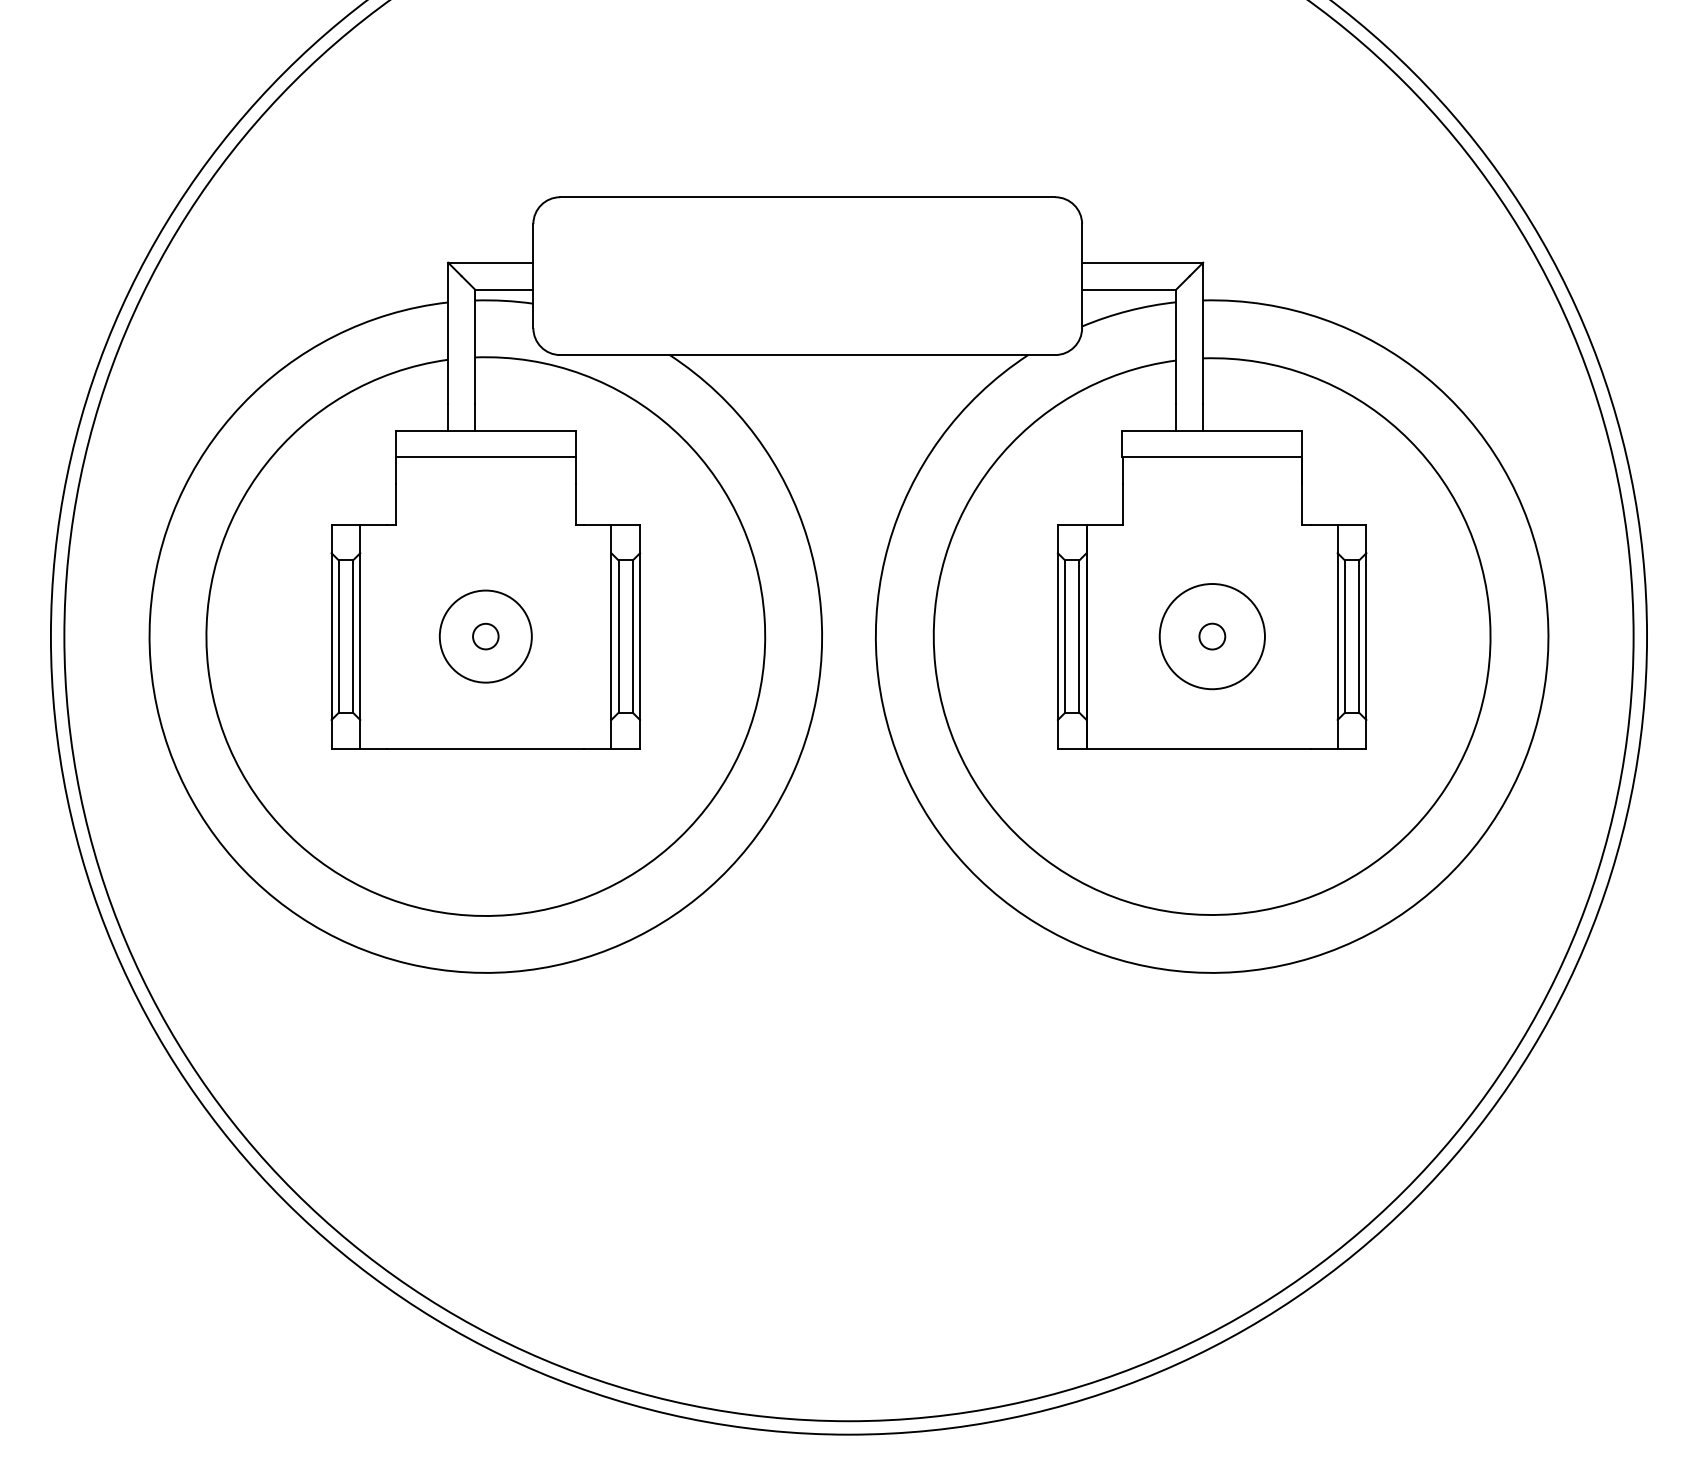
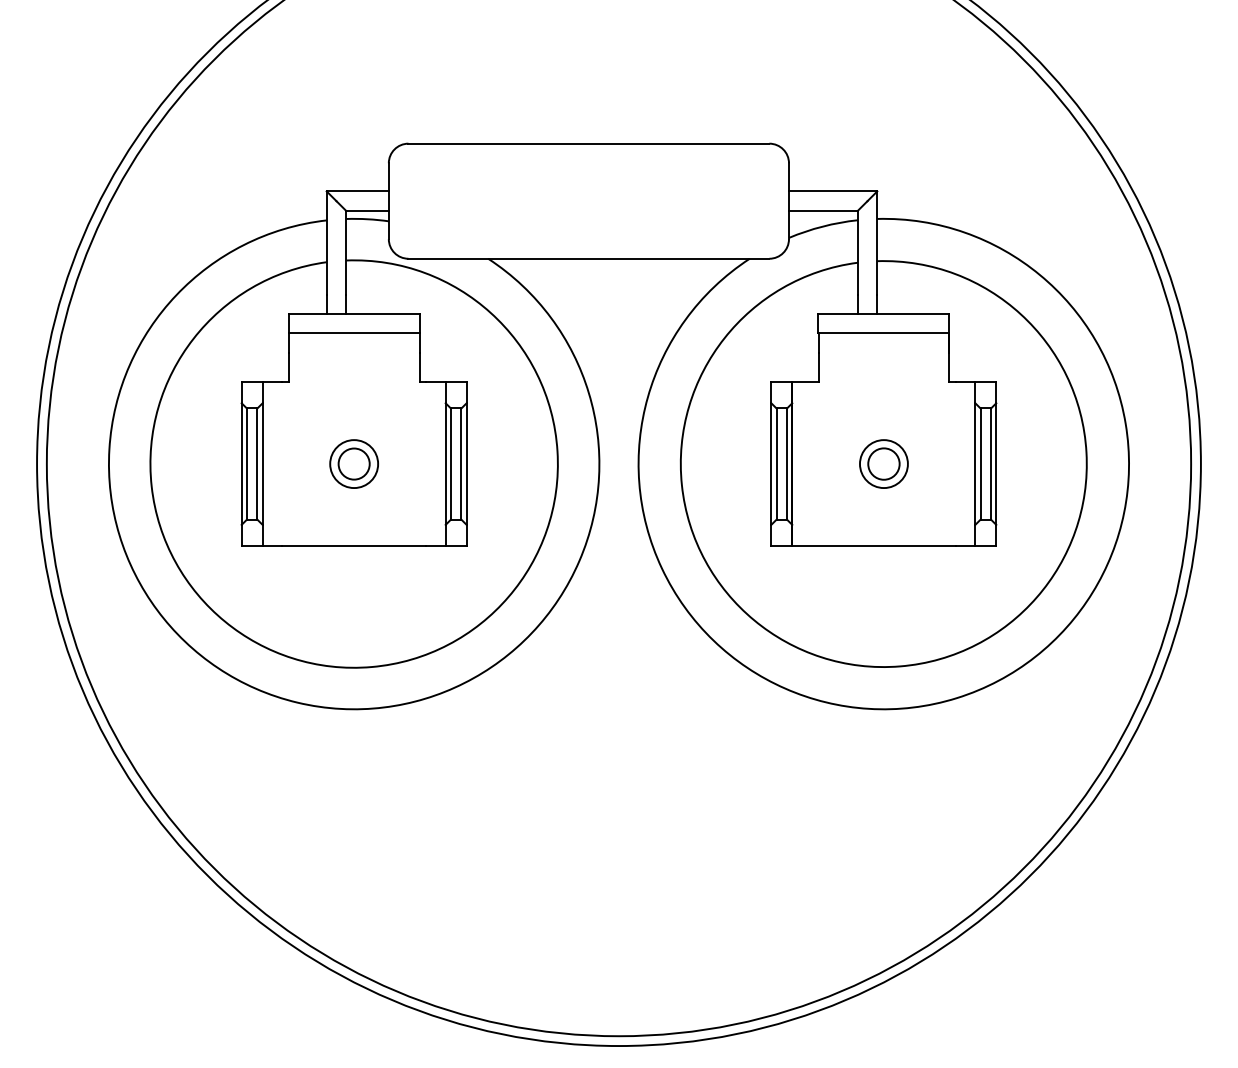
circle: (485, 636) -> (353, 463), size x0.71
circle: (485, 636) -> (353, 463), size x1.67
circle: (1211, 636) -> (883, 463), size x1.67
circle: (1212, 636) -> (884, 463), size x0.62

